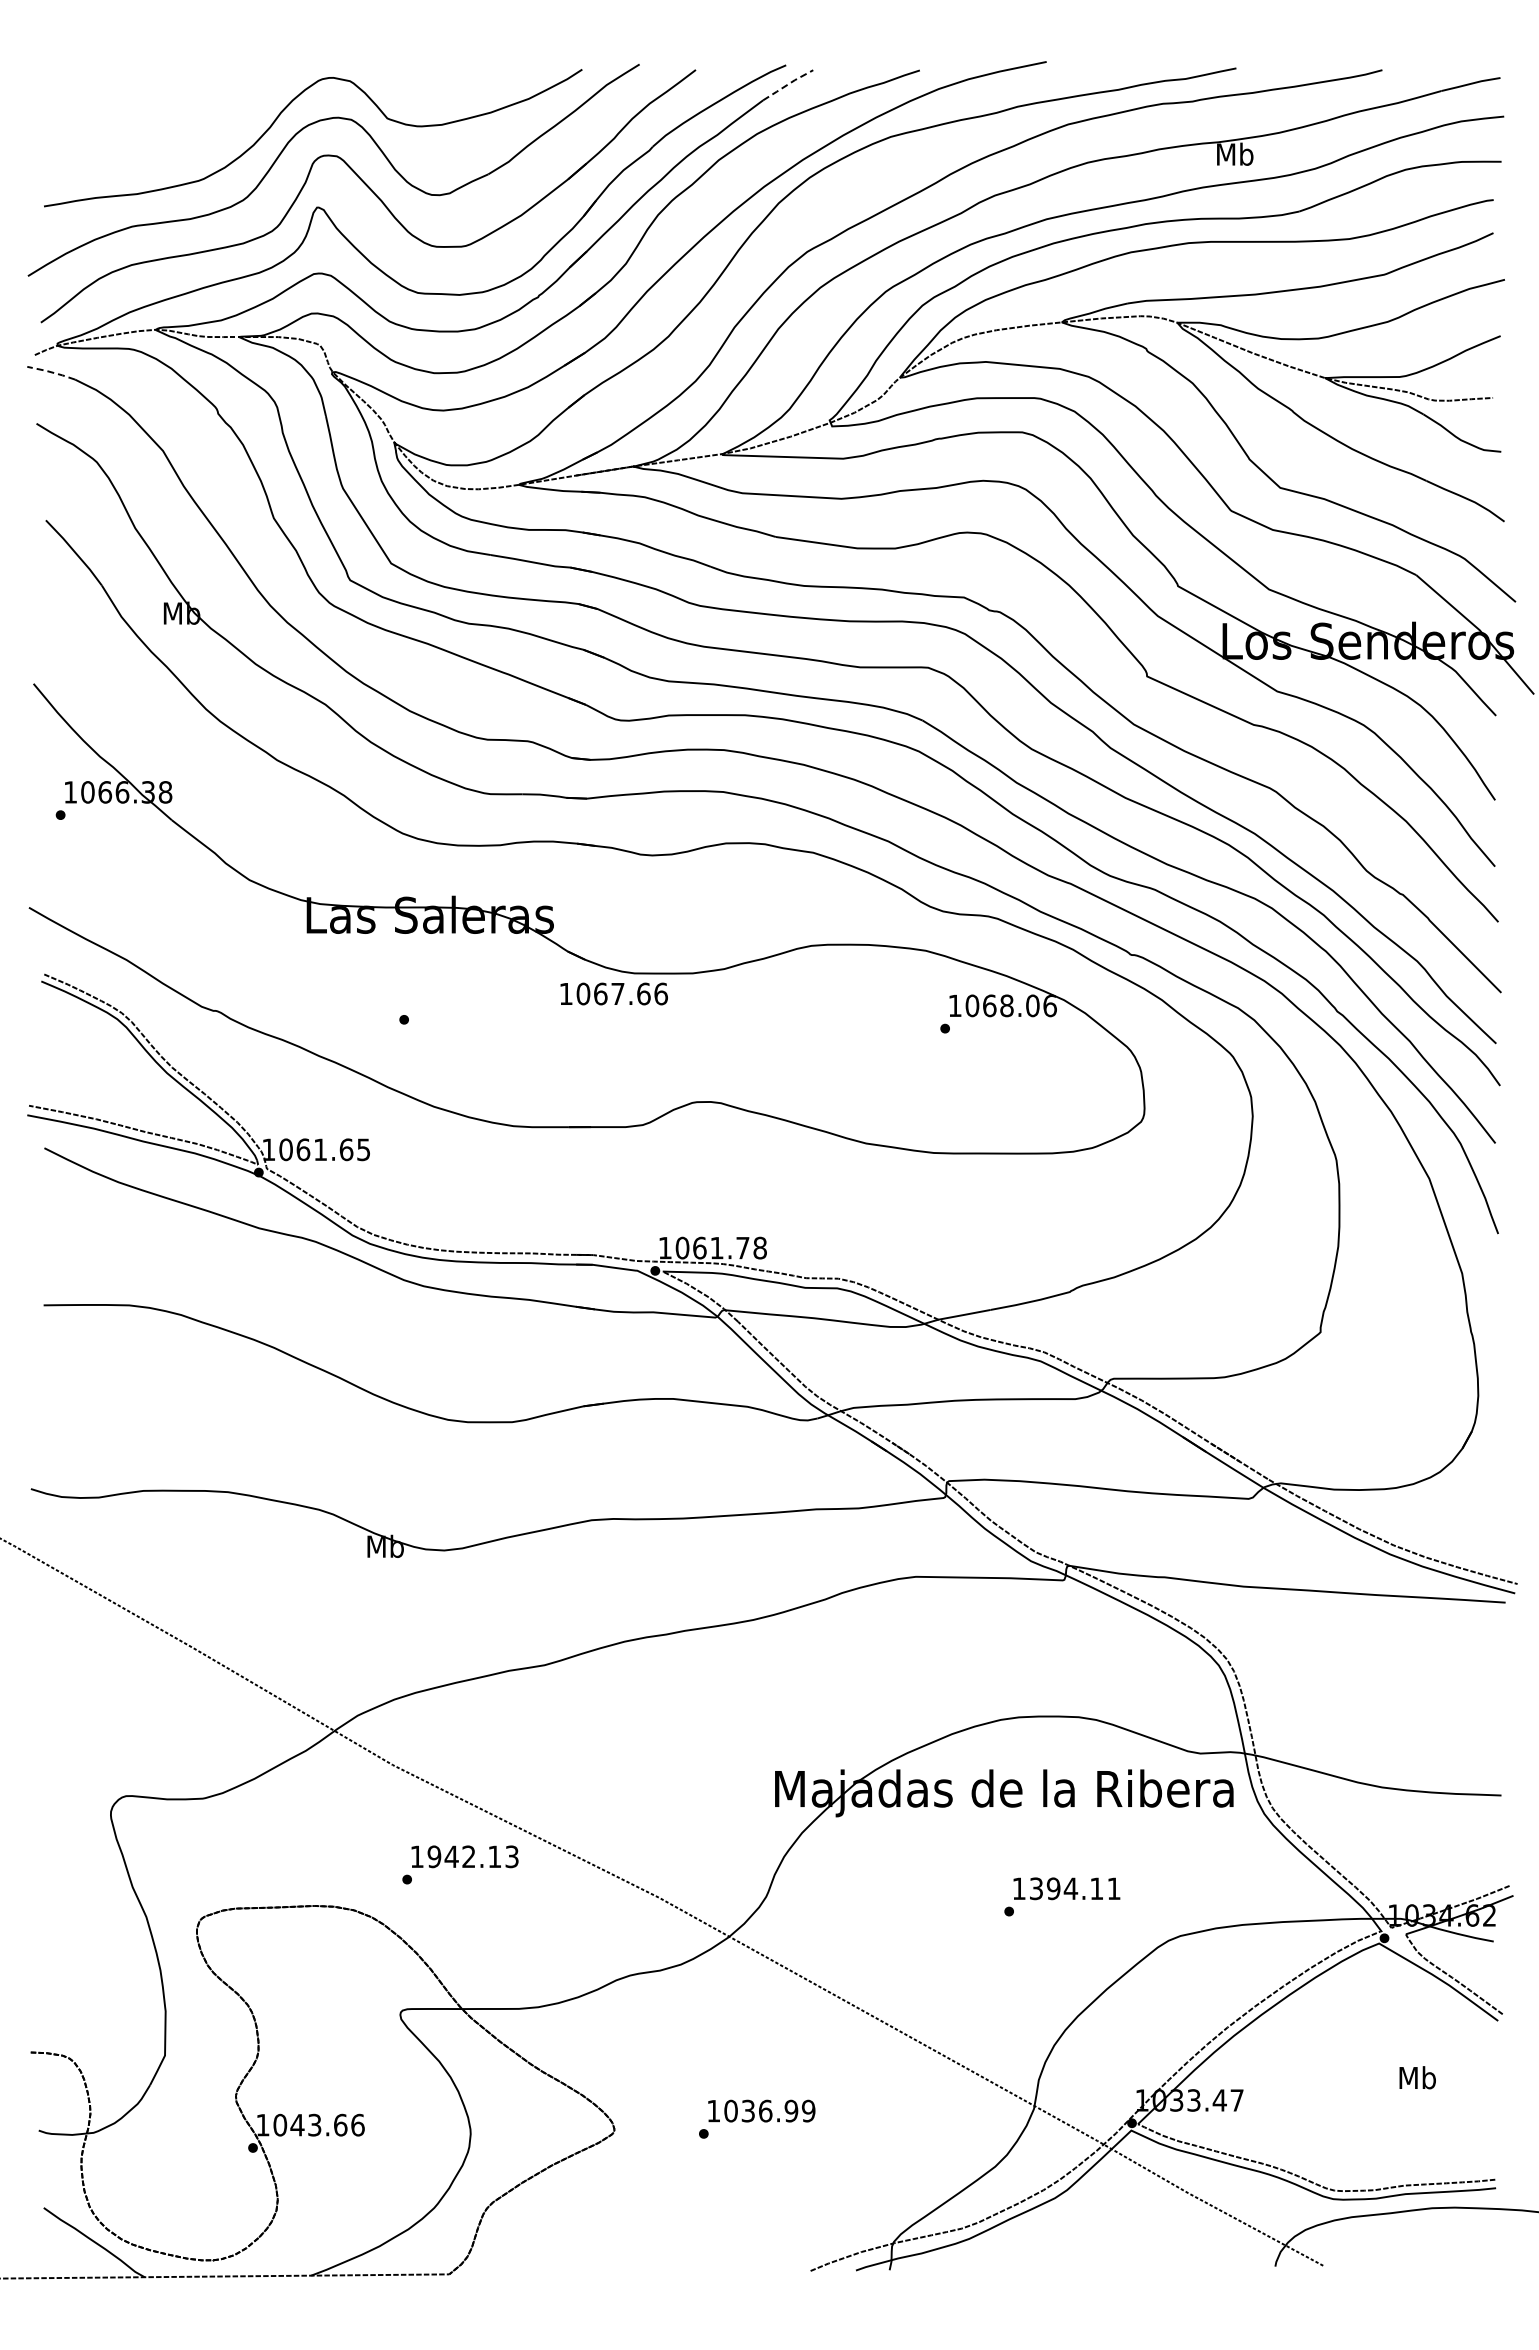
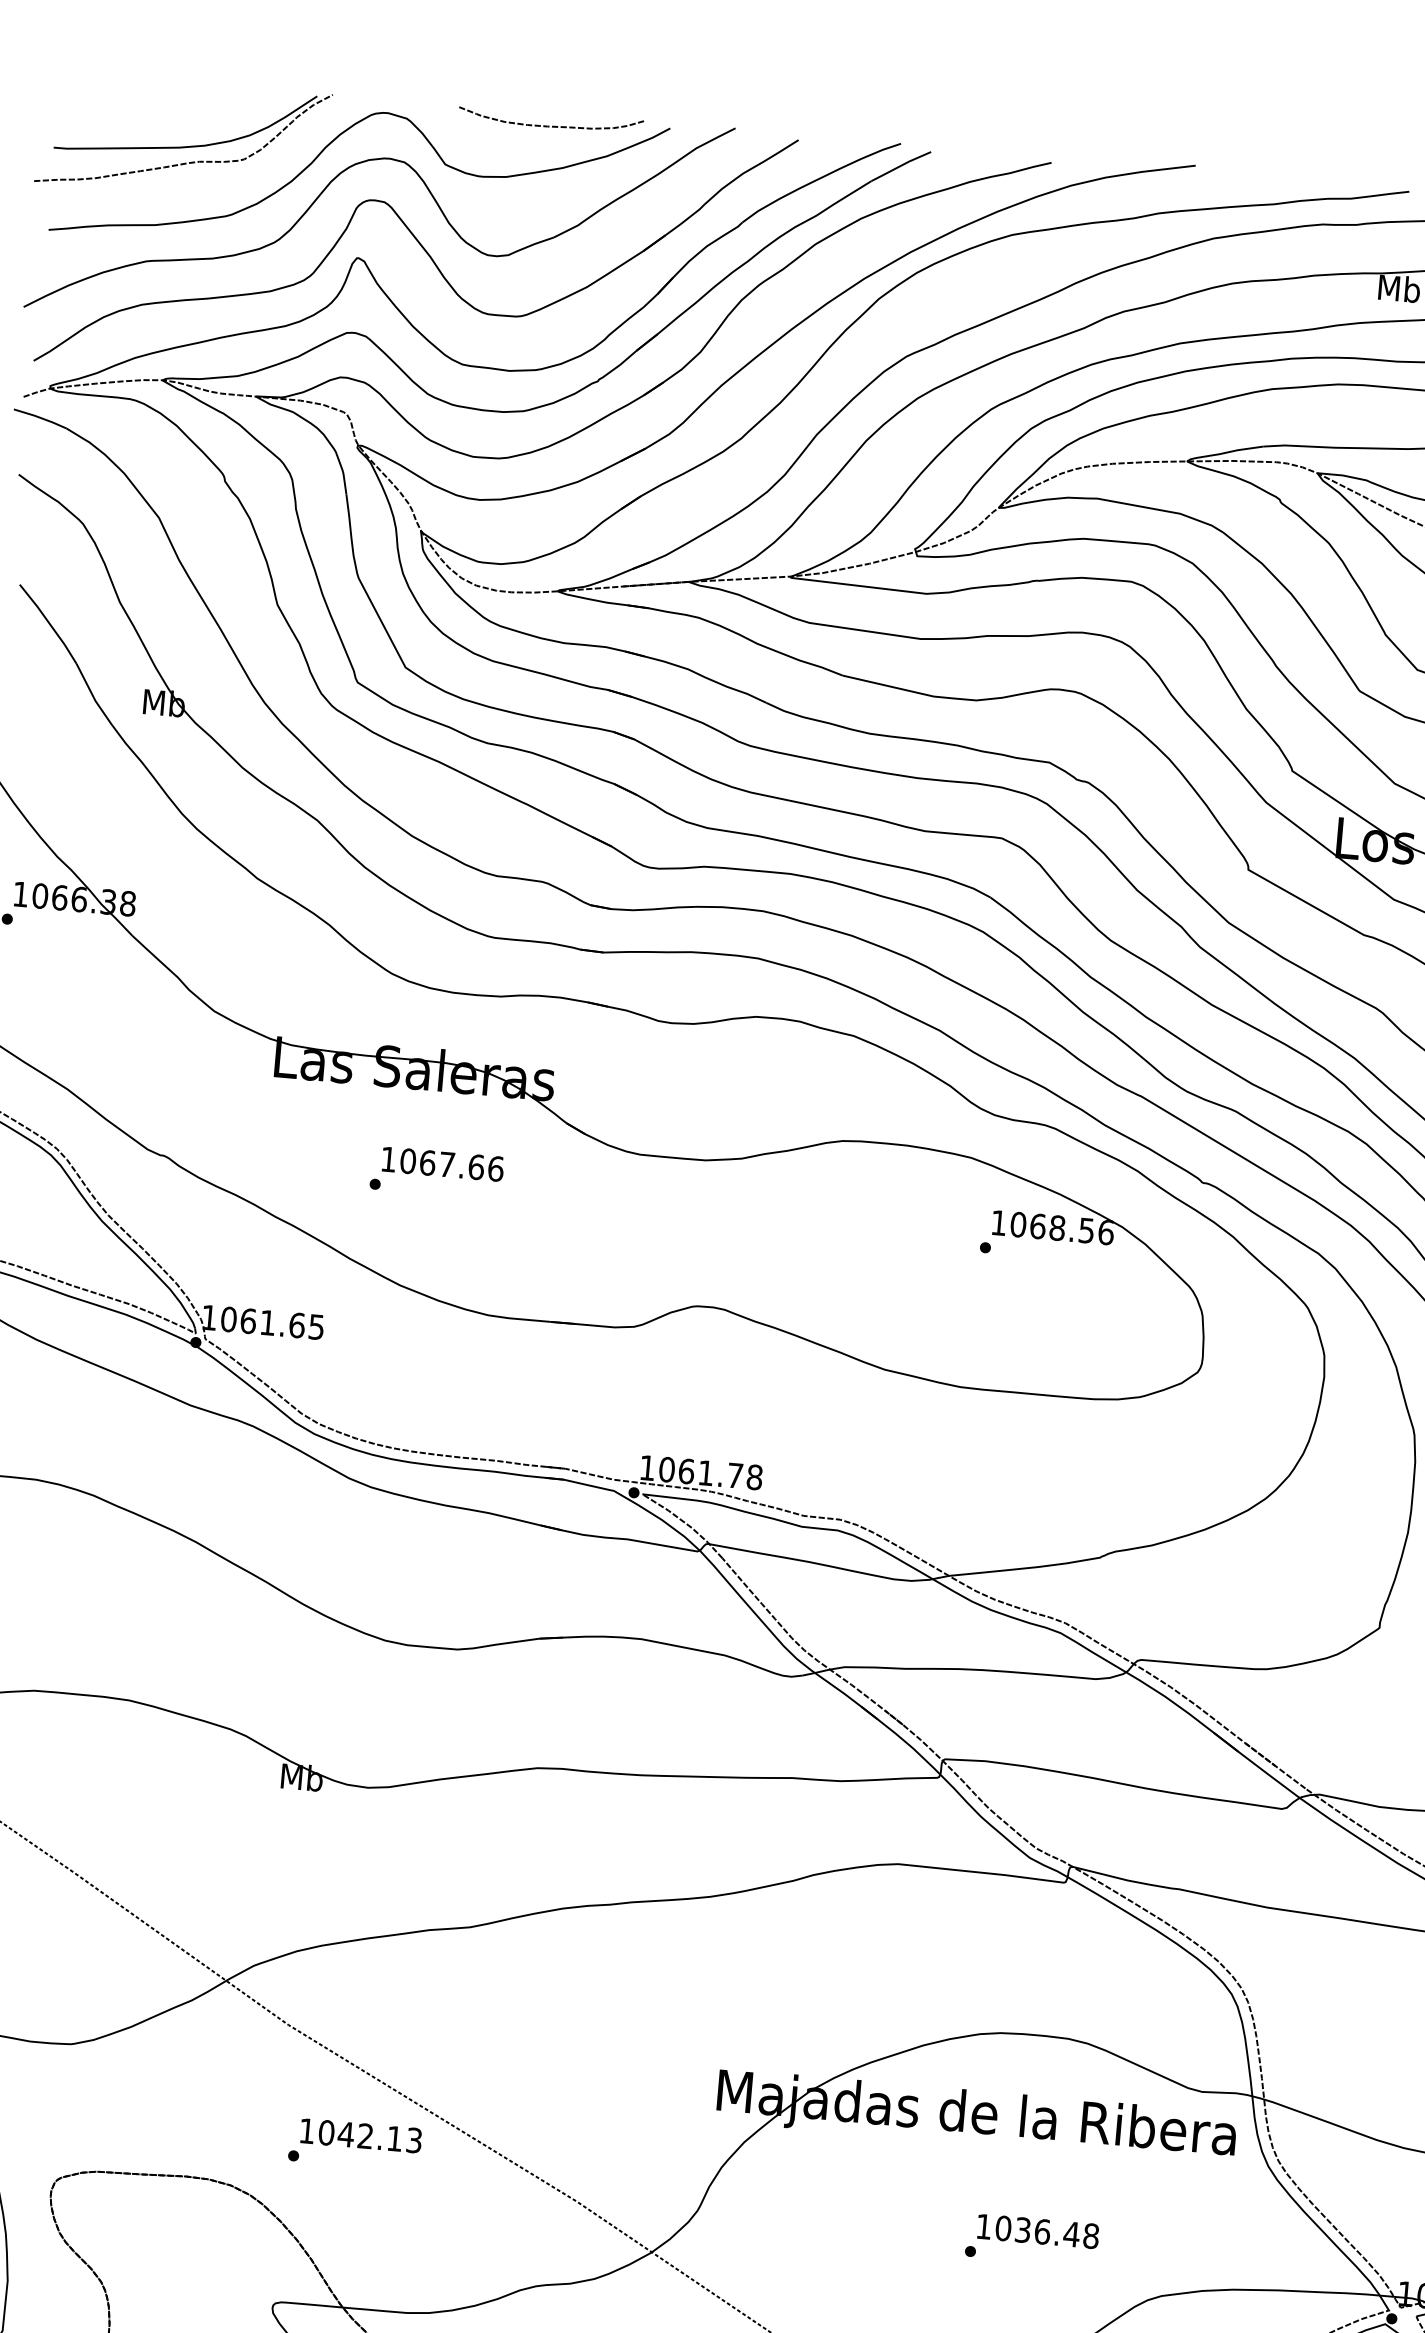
curve: (475, 76) -> (548, 125), added
line: (787, 84) -> (900, 165), dashed -> solid
part: (155, 122) -> (182, 146), added
line: (50, 372) -> (39, 418), dashed -> solid
text: (613, 993) -> (442, 1163), moved
text: (1032, 1005) -> (1086, 1230), 1068.06 -> 1068.56
text: (434, 1856) -> (326, 2132), 1942.13 -> 1042.13
text: (1074, 1888) -> (1046, 2231), 1394.11 -> 1036.48

